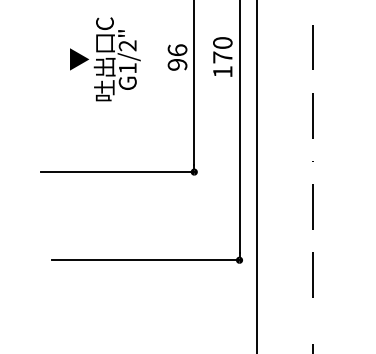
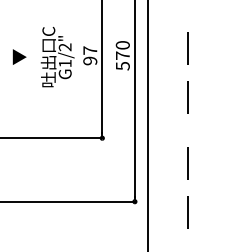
text: (177, 50) -> (90, 50), 96 -> 97
text: (116, 59) -> (57, 57), moved
text: (222, 72) -> (122, 66), 170 -> 570

